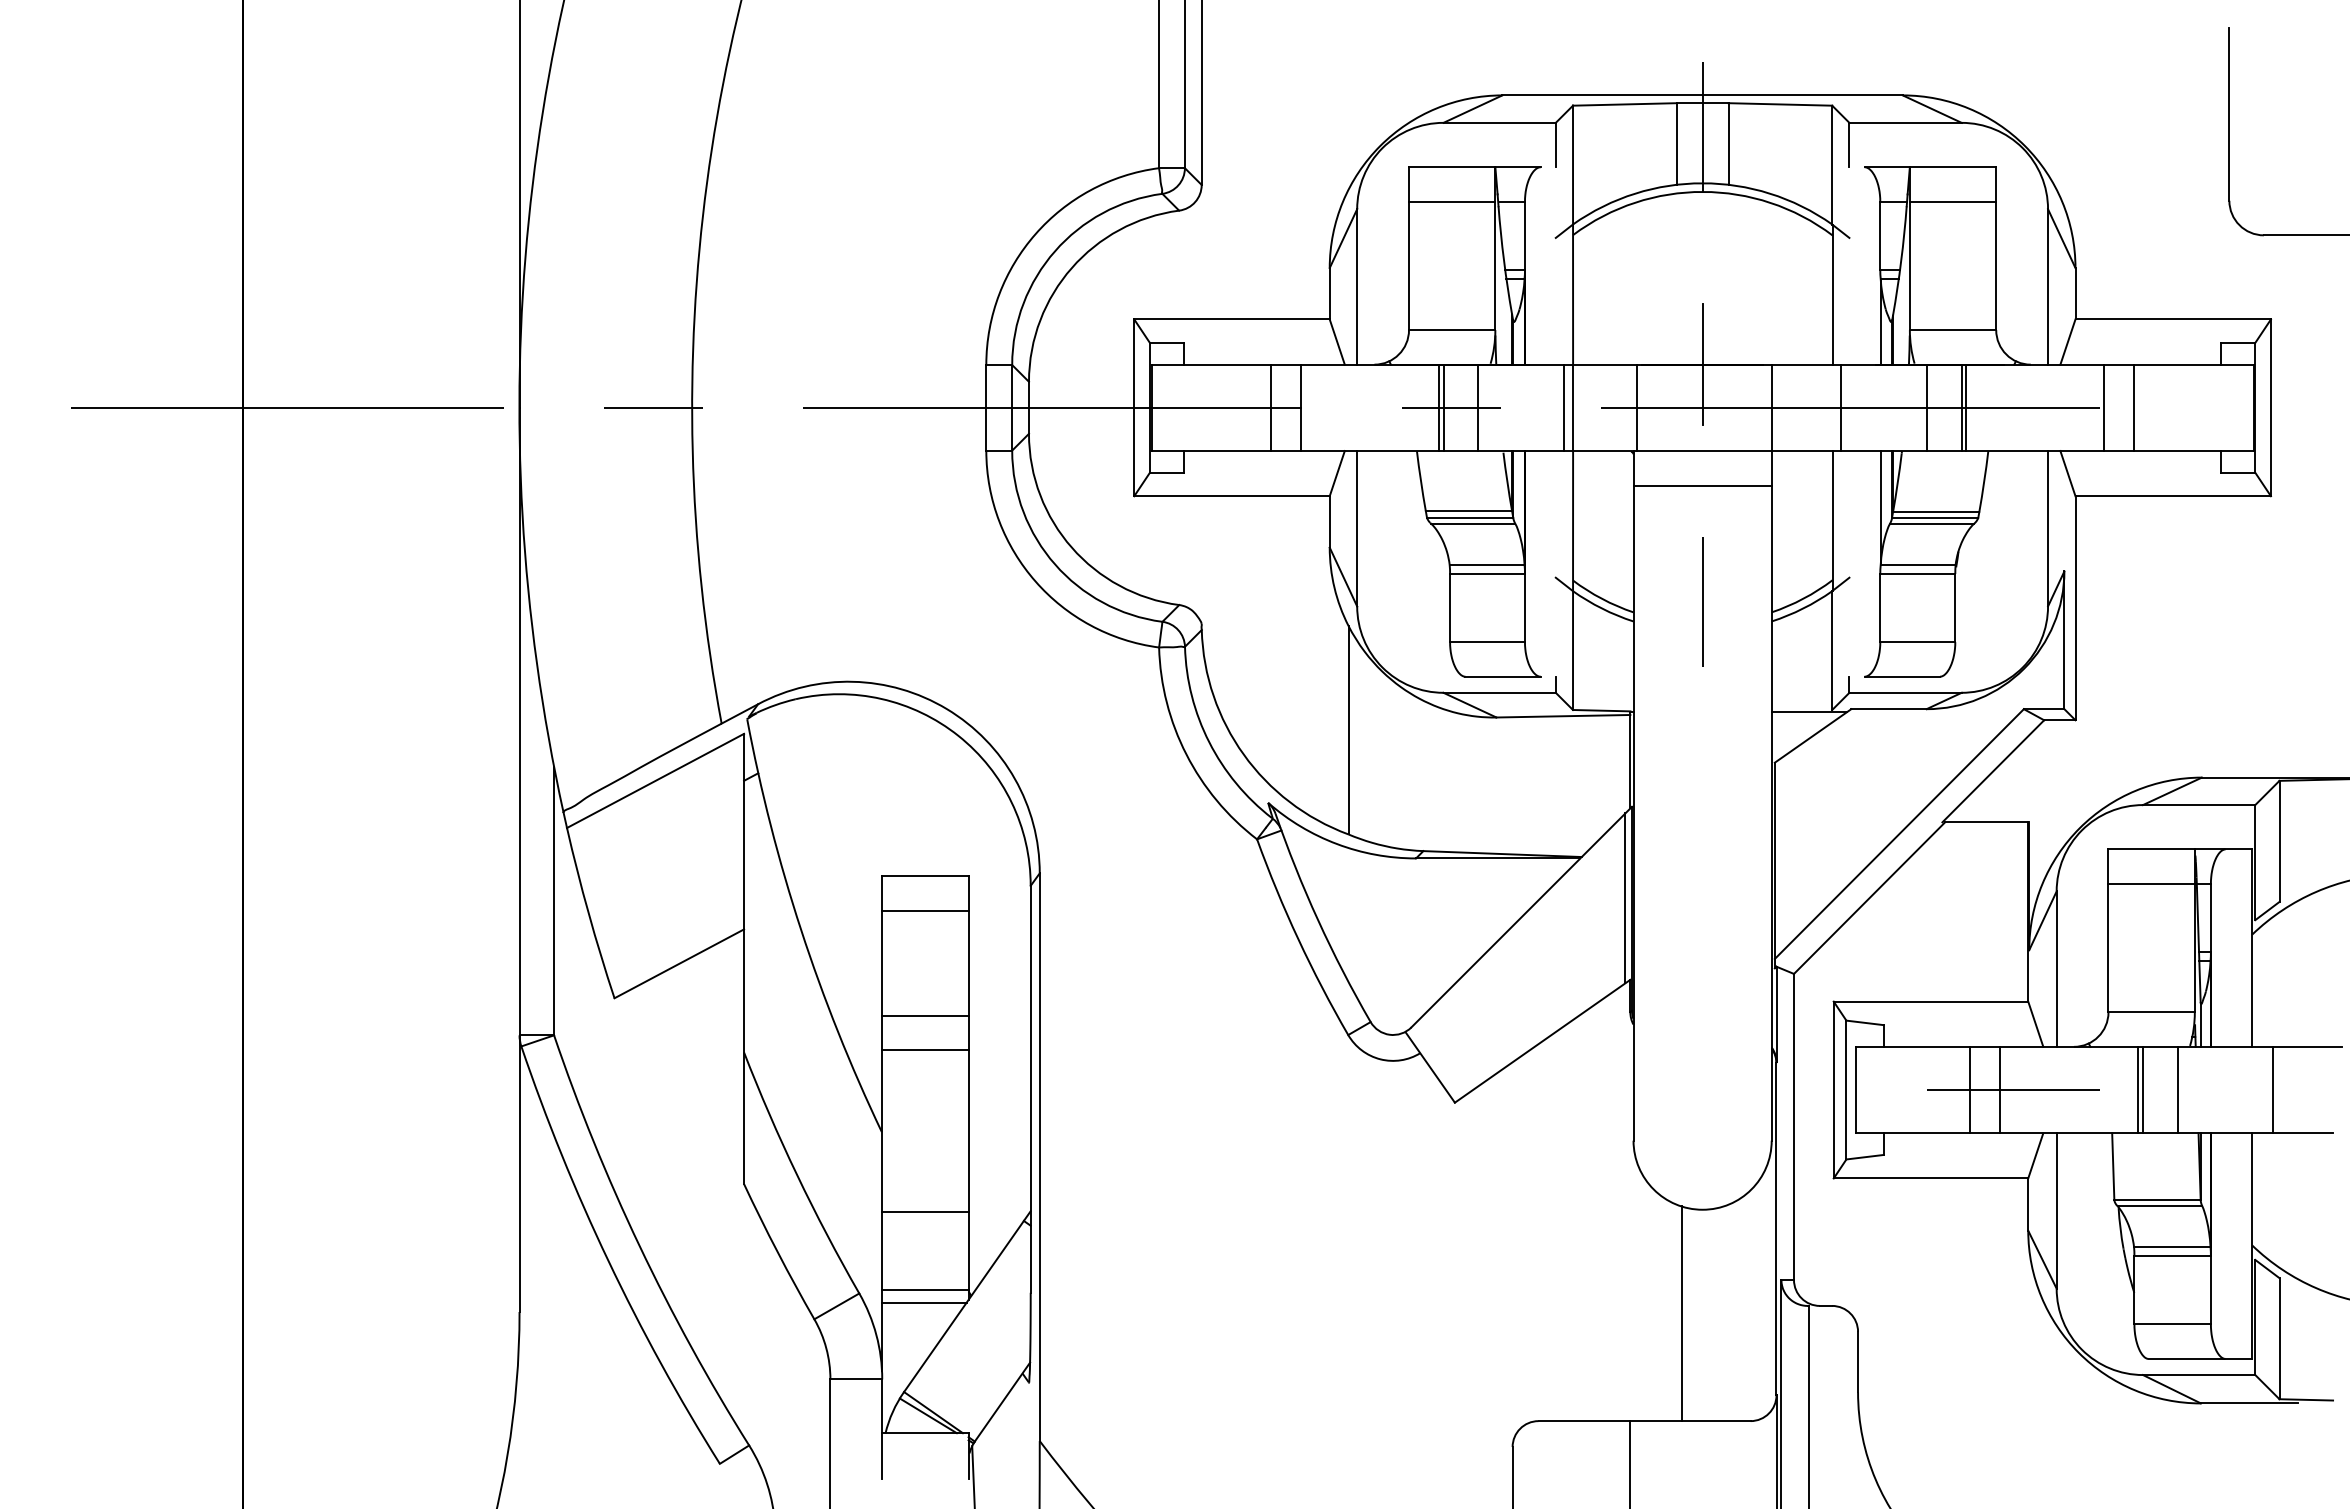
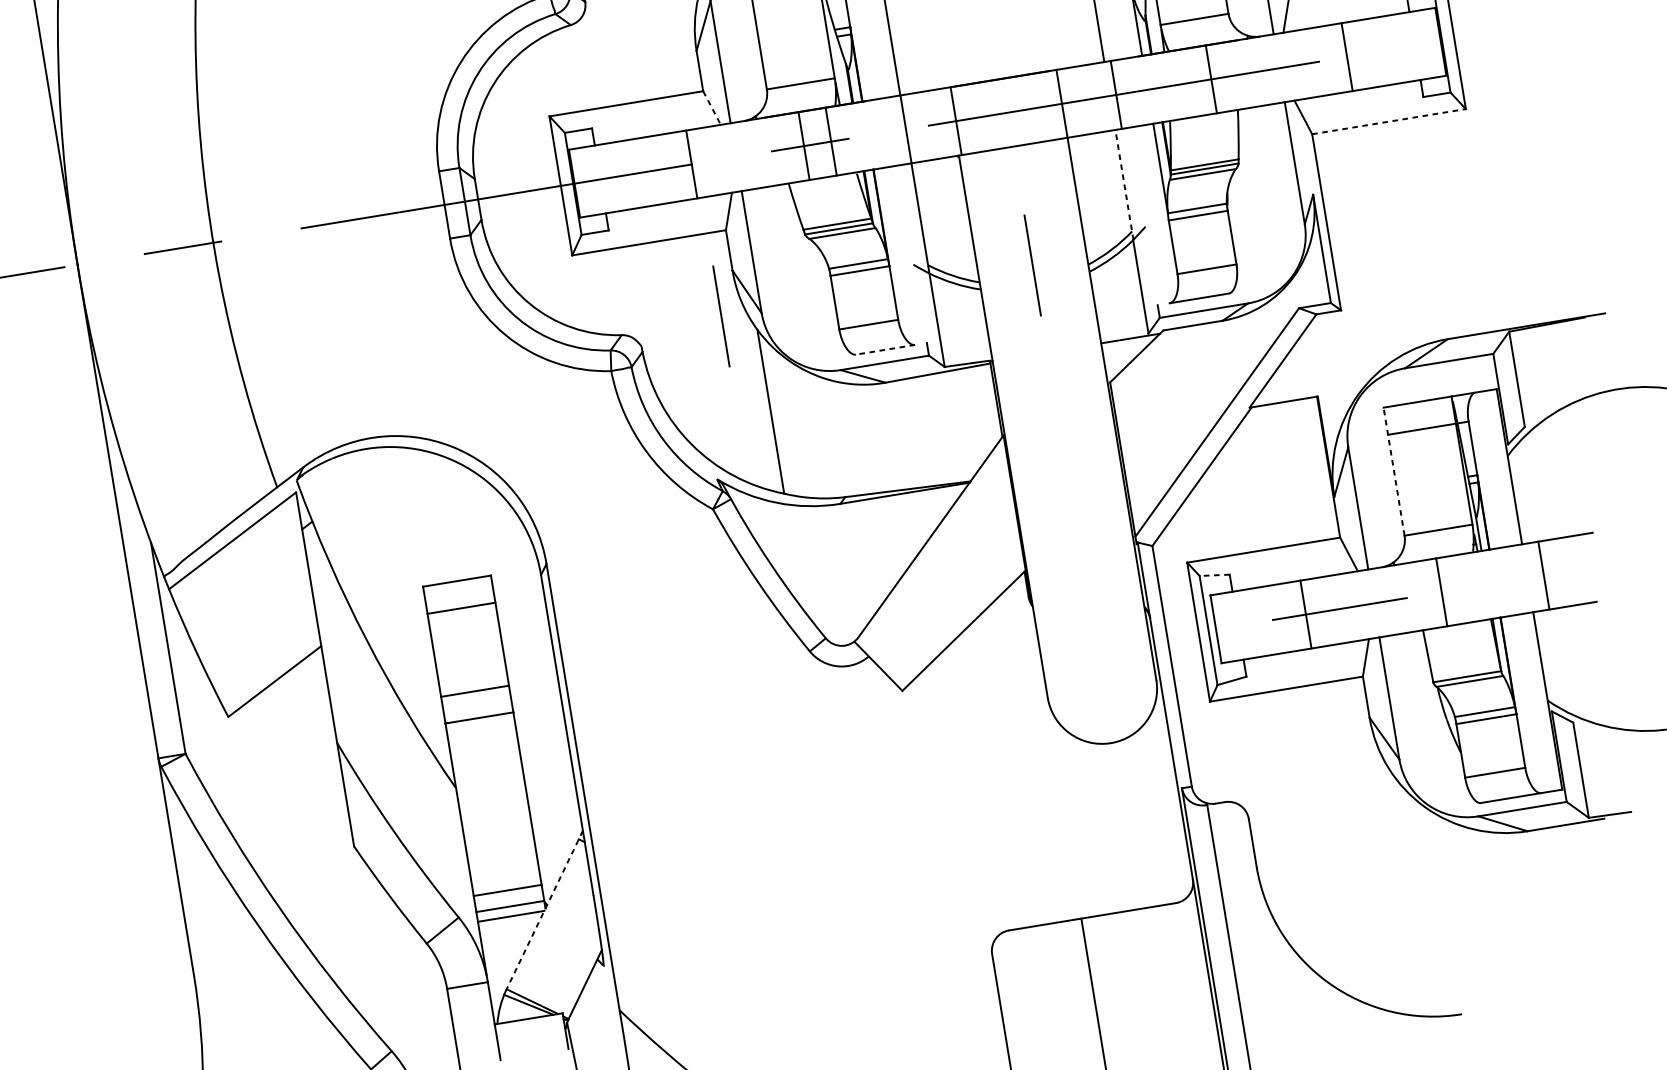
line: (1337, 342) -> (712, 108), solid -> dashed
line: (1702, 364) -> (1002, 78), removed
line: (1270, 407) -> (667, 168), removed
line: (1438, 407) -> (800, 146), removed
line: (1564, 407) -> (899, 130), removed
line: (1927, 407) -> (1184, 83), removed
line: (1966, 407) -> (1215, 78), removed
line: (2104, 407) -> (1323, 60), removed
line: (1702, 485) -> (1017, 173), removed
line: (2173, 496) -> (1389, 121), solid -> dashed
line: (1832, 520) -> (1124, 184), solid -> dashed
line: (1306, 601) -> (721, 315), added
line: (1503, 676) -> (885, 349), solid -> dashed
line: (1625, 898) -> (1010, 508), removed
line: (2108, 930) -> (1394, 471), solid -> dashed
line: (1865, 1022) -> (1214, 574), solid -> dashed
line: (2000, 1089) -> (1329, 610), removed
line: (2138, 1089) -> (1438, 592), removed
line: (2177, 1089) -> (1468, 587), removed
line: (925, 1211) -> (507, 890), moved
line: (967, 1302) -> (544, 910), solid -> dashed
line: (1681, 1313) -> (1107, 827), removed

